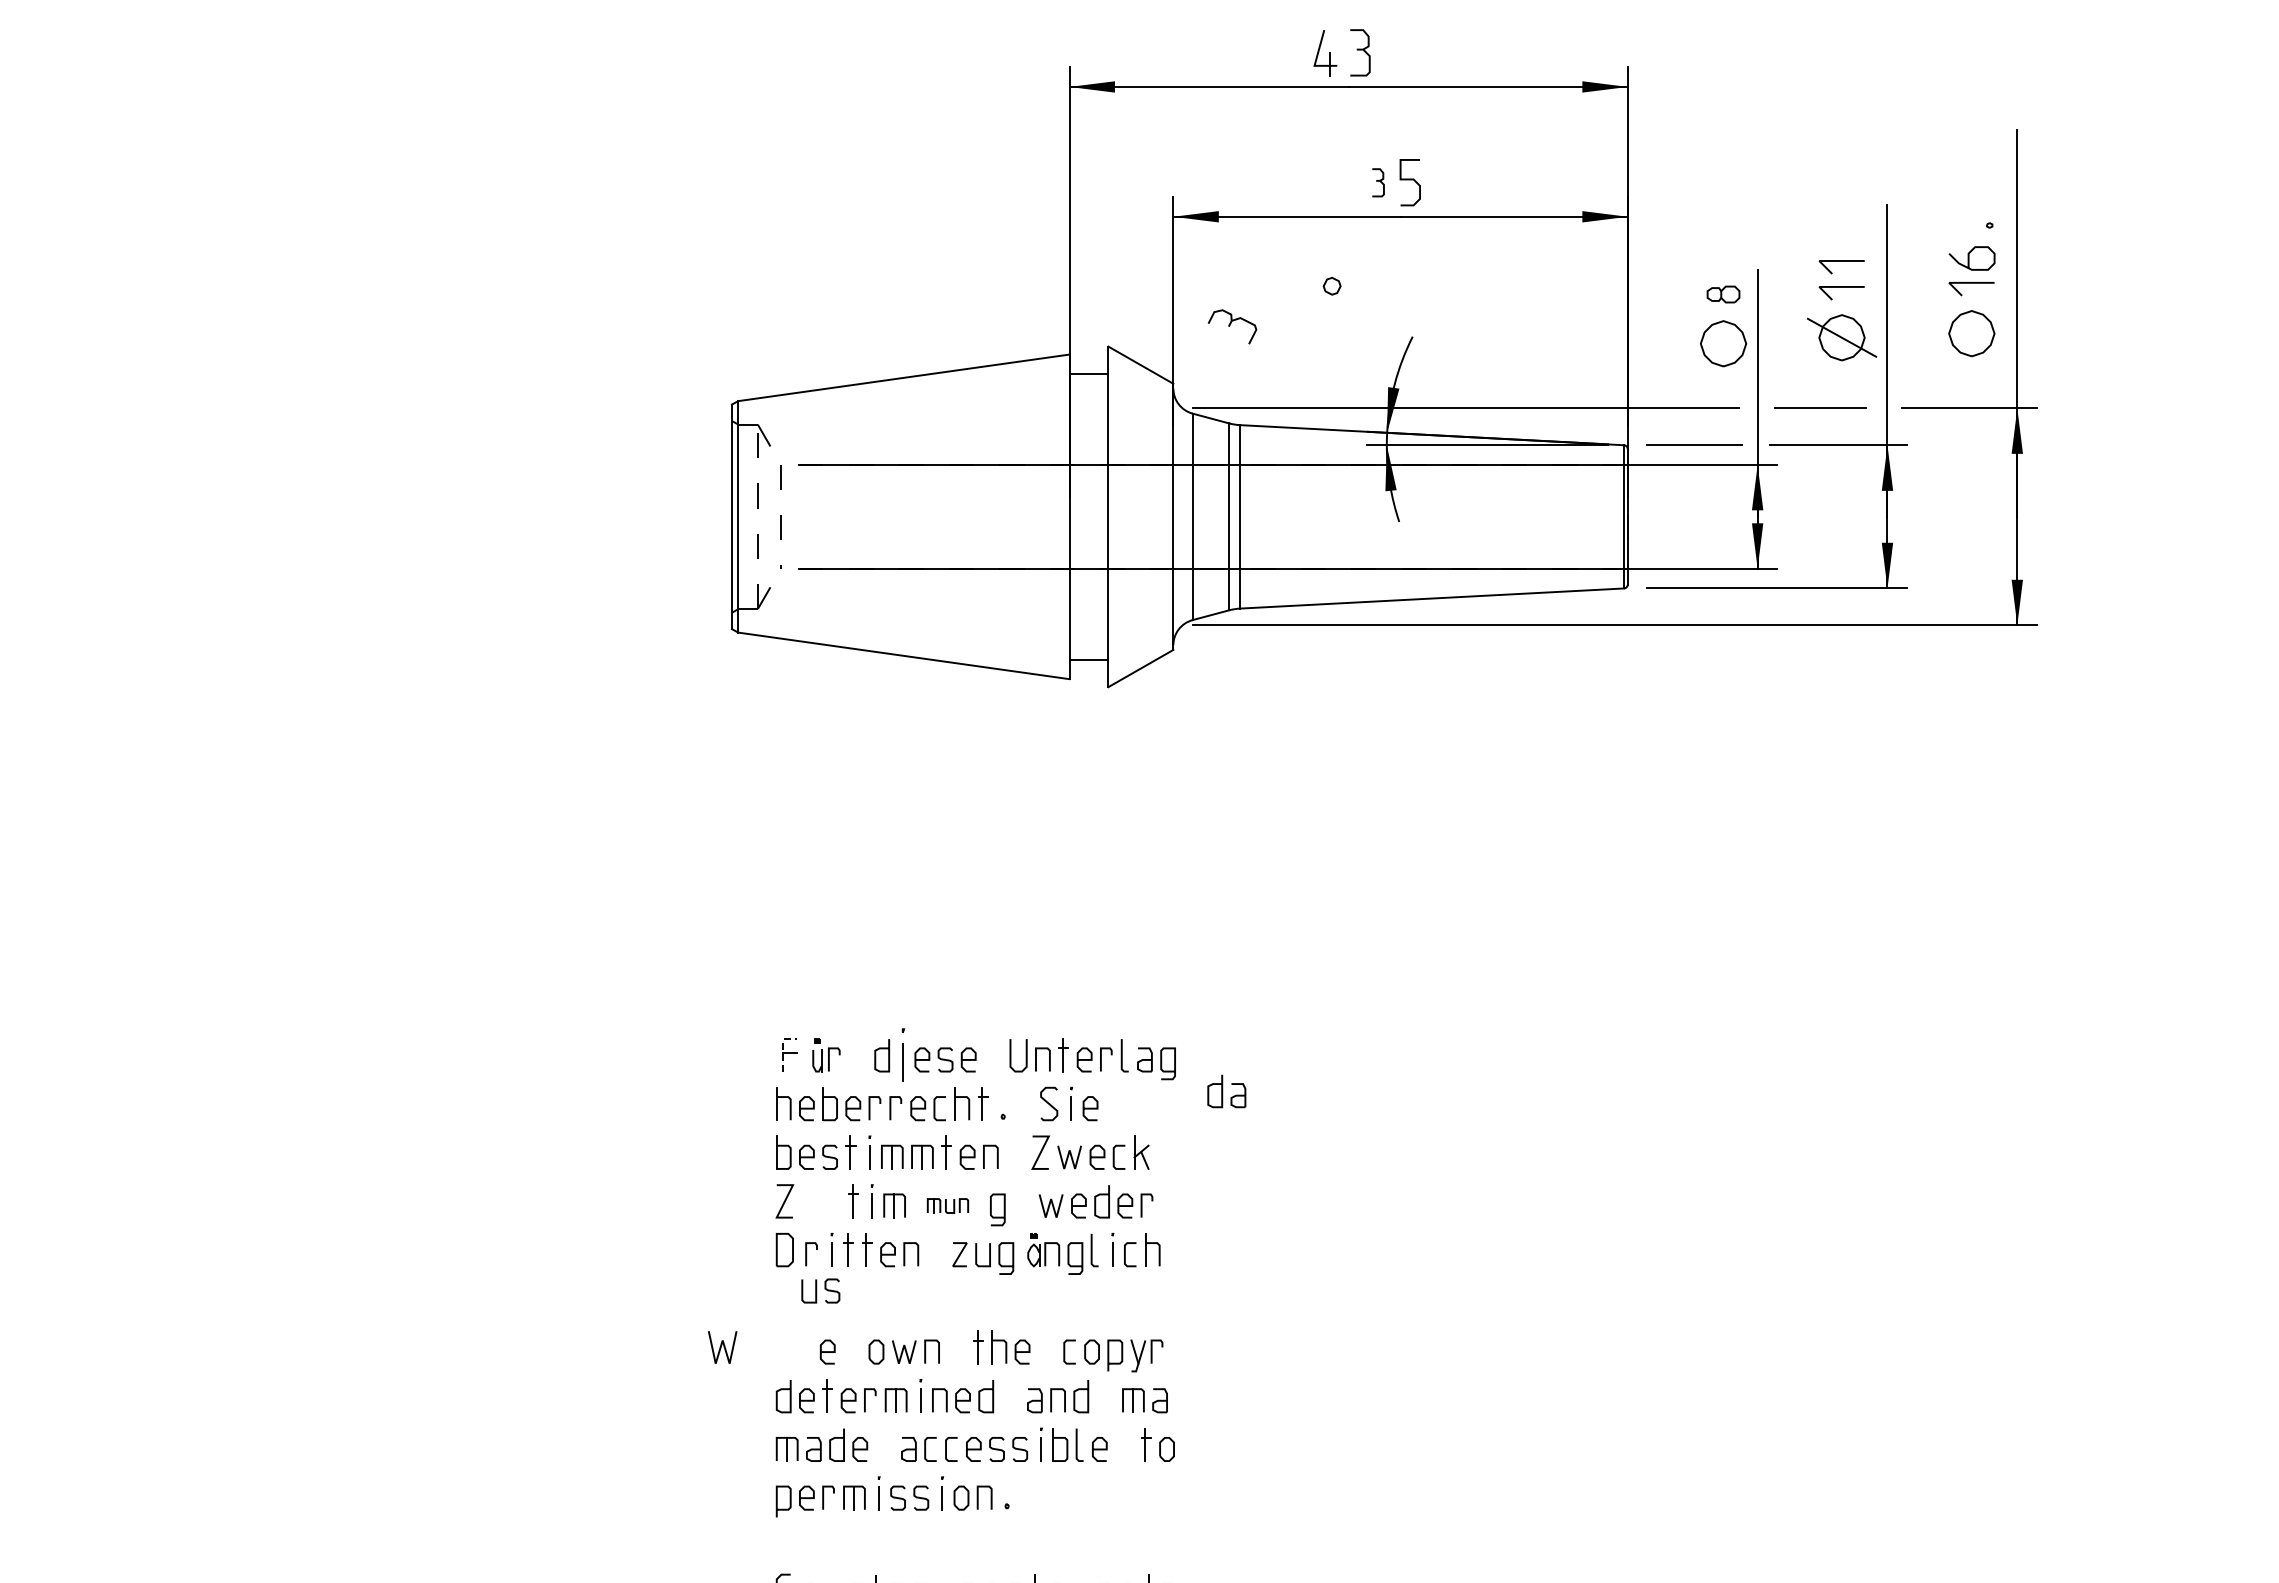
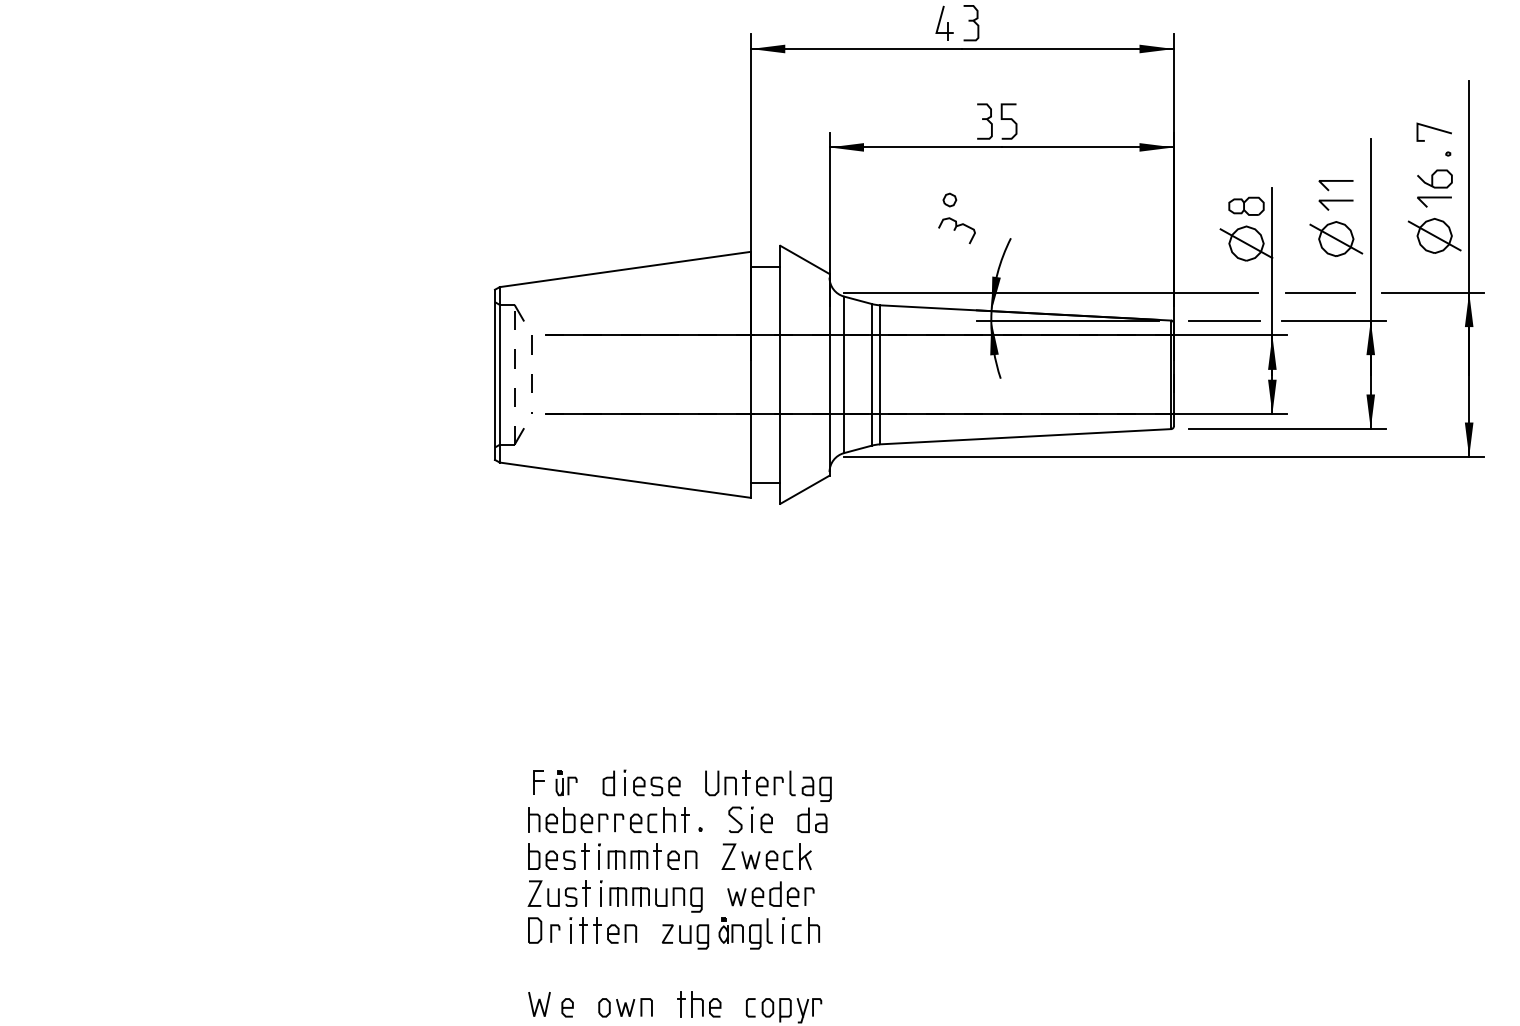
part: (1378, 182) -> (985, 121), size x1.67
line: (1972, 193) -> (1435, 129), added
part: (1723, 294) -> (1246, 206), size x1.43
part: (1232, 326) -> (956, 230), moved
line: (1971, 333) -> (1434, 235), added
line: (1723, 343) -> (1246, 243), added
line: (782, 1047) -> (533, 777), dashed -> solid
part: (903, 1055) -> (625, 783), size x0.62
part: (1226, 1091) -> (812, 820), moved
part: (947, 1205) -> (658, 896), size x1.67
part: (820, 1290) -> (562, 896), moved
line: (721, 1347) -> (538, 1004), moved

